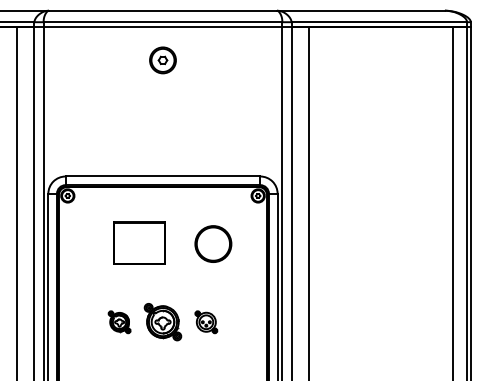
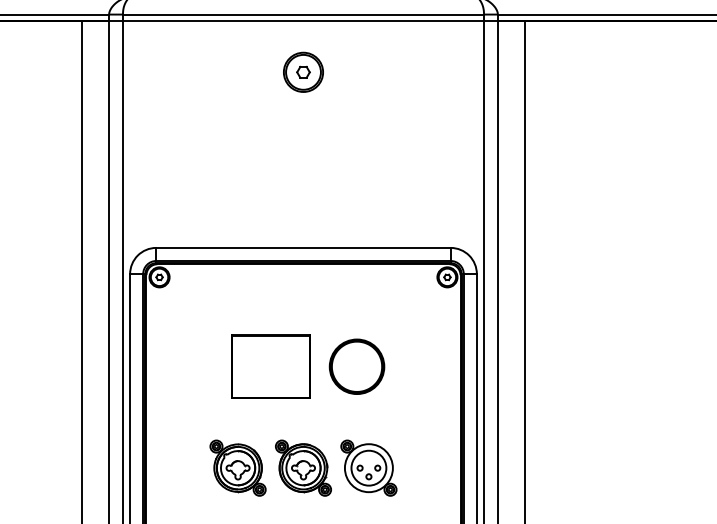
part: (139, 242) -> (270, 365), moved
circle: (213, 243) -> (357, 365), moved
part: (119, 322) -> (237, 468), size x1.67
part: (206, 322) -> (369, 468), size x1.67

